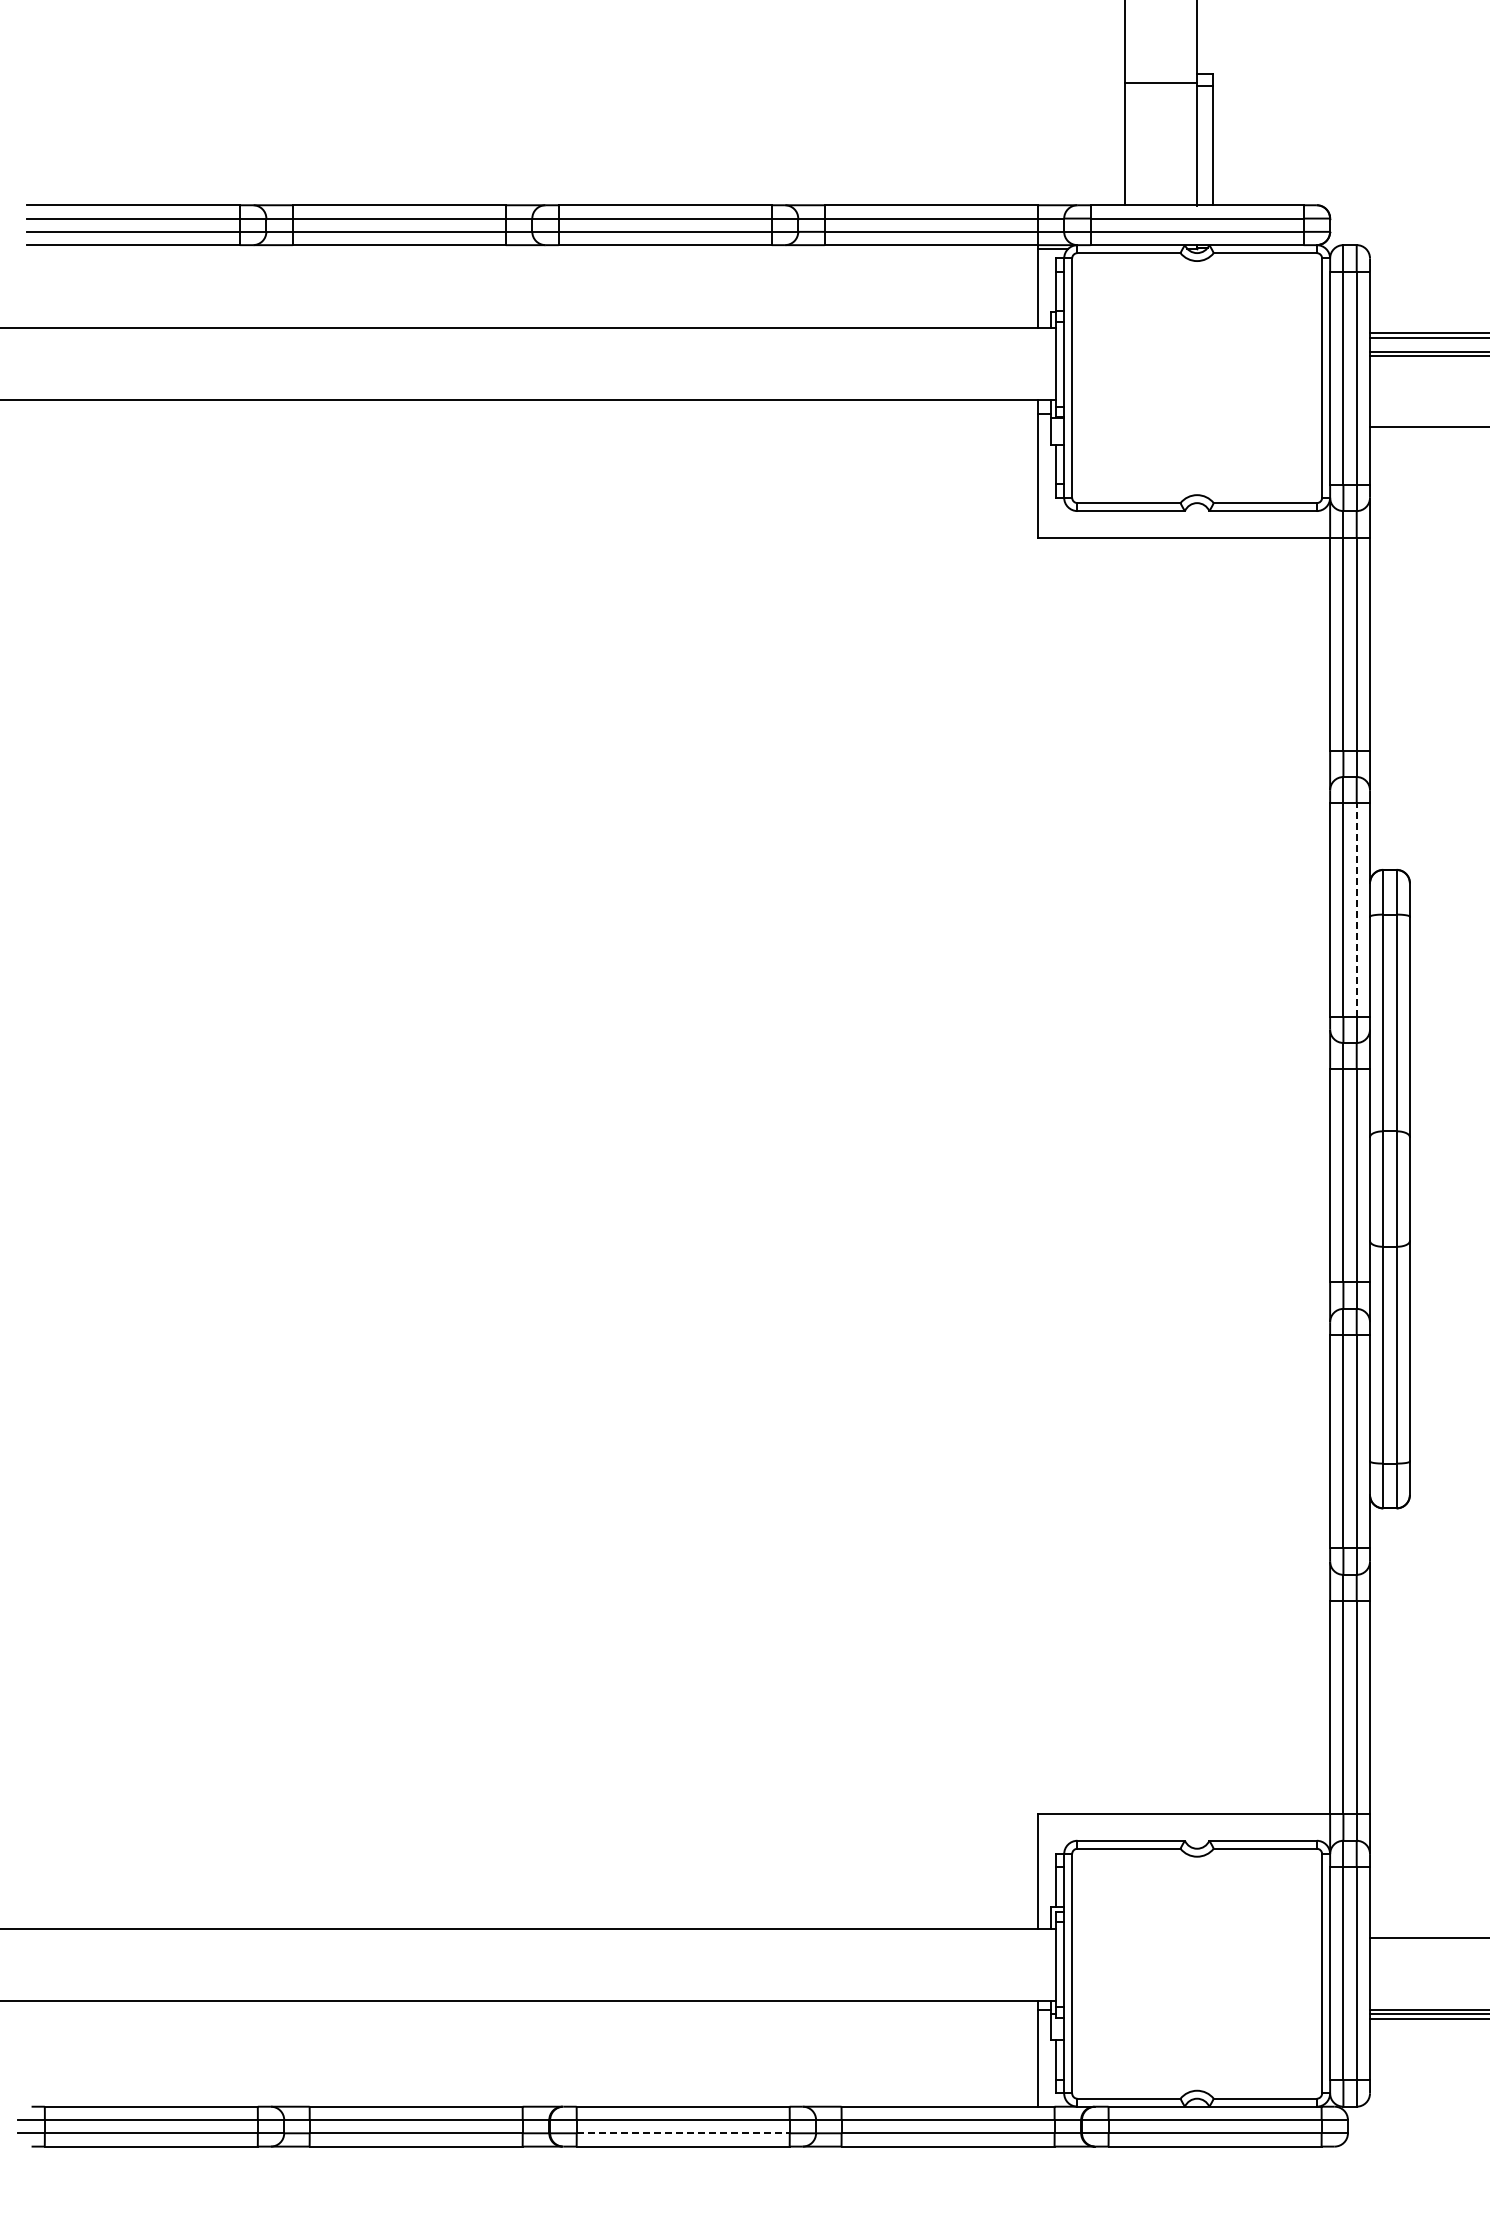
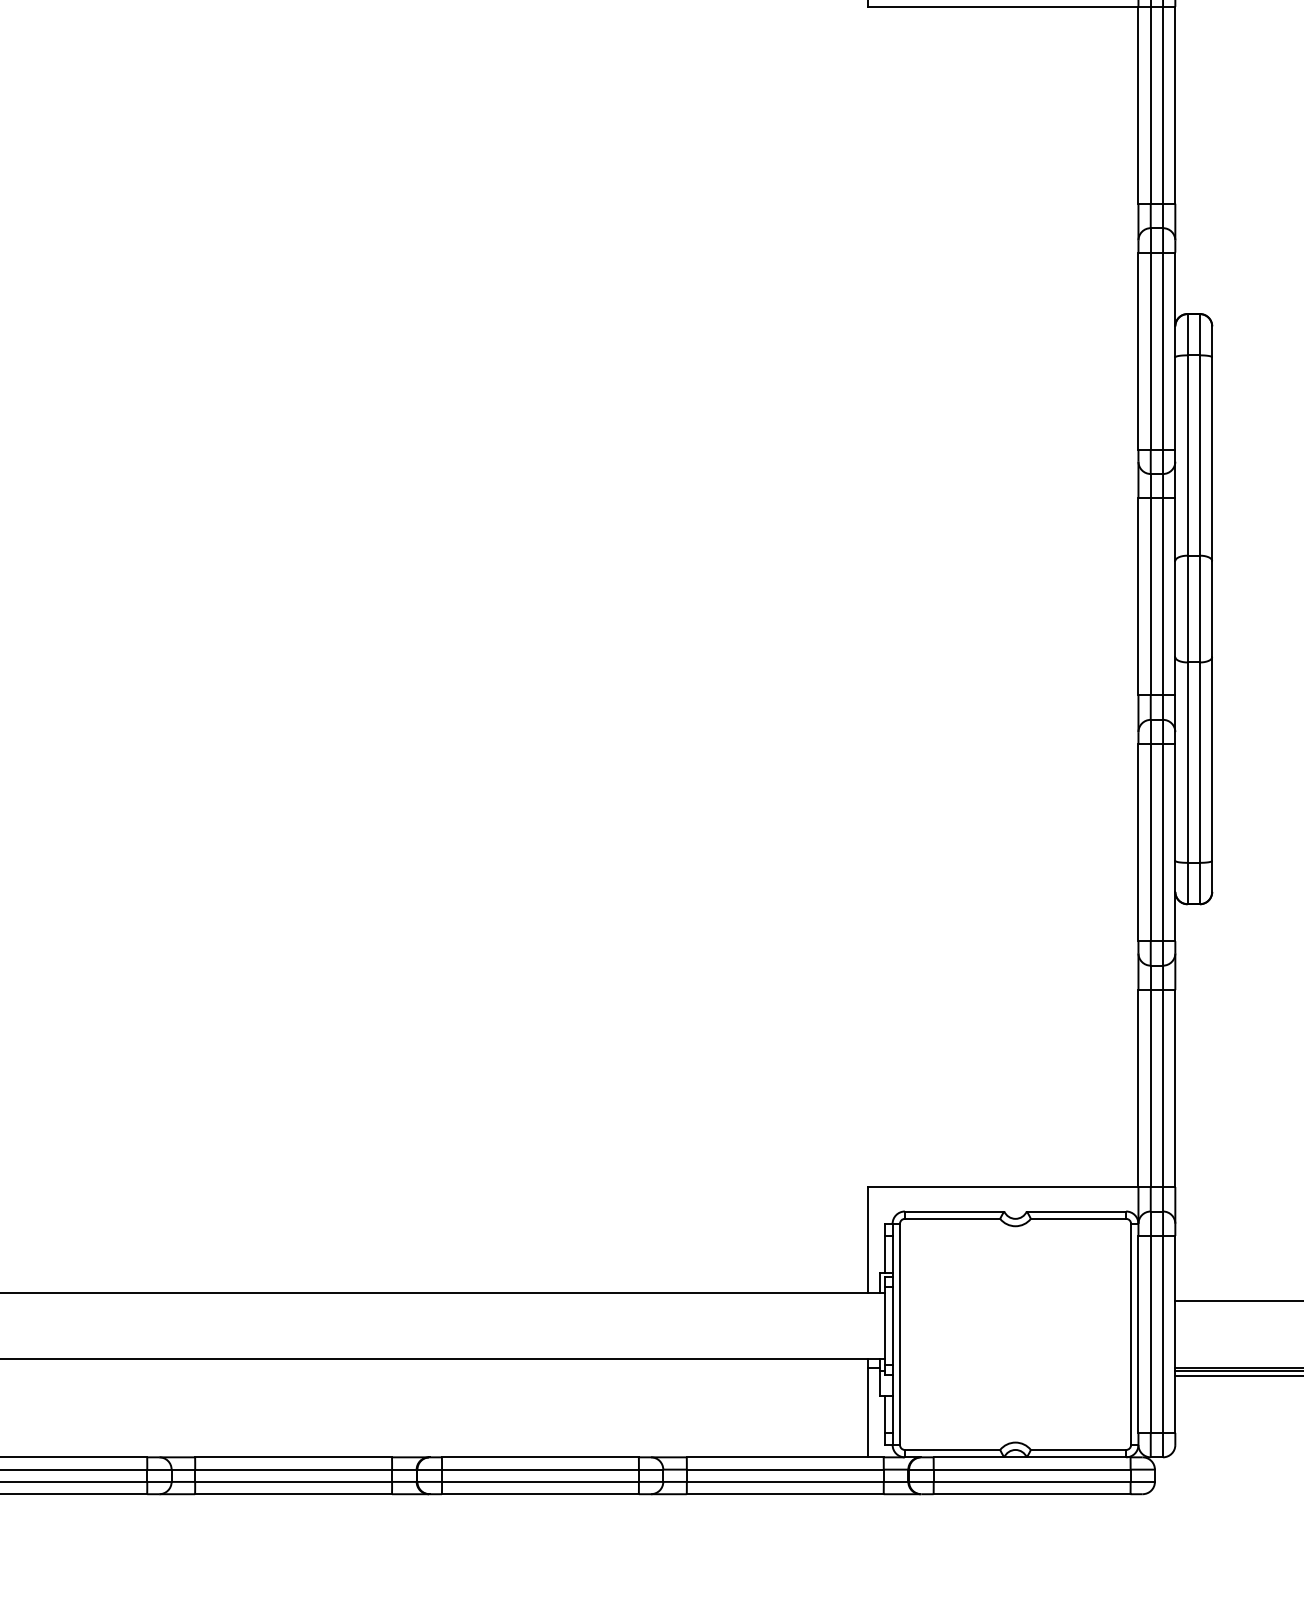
line: (1356, 910) -> (1162, 351), dashed -> solid
line: (683, 2133) -> (540, 1482), dashed -> solid

